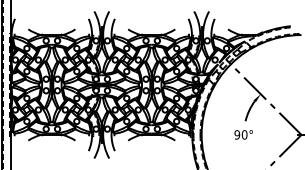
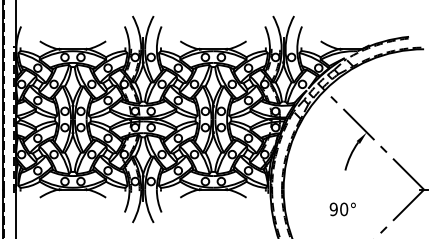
text: (243, 134) -> (342, 208), moved

